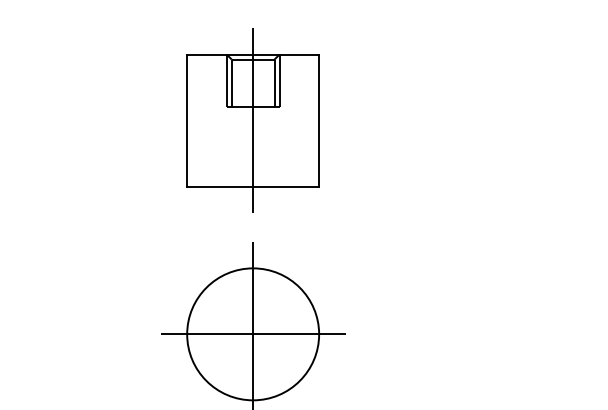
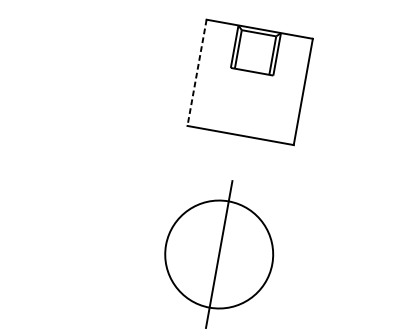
line: (187, 120) -> (197, 72), solid -> dashed
line: (253, 120) -> (250, 82), removed
line: (252, 334) -> (218, 254), removed

